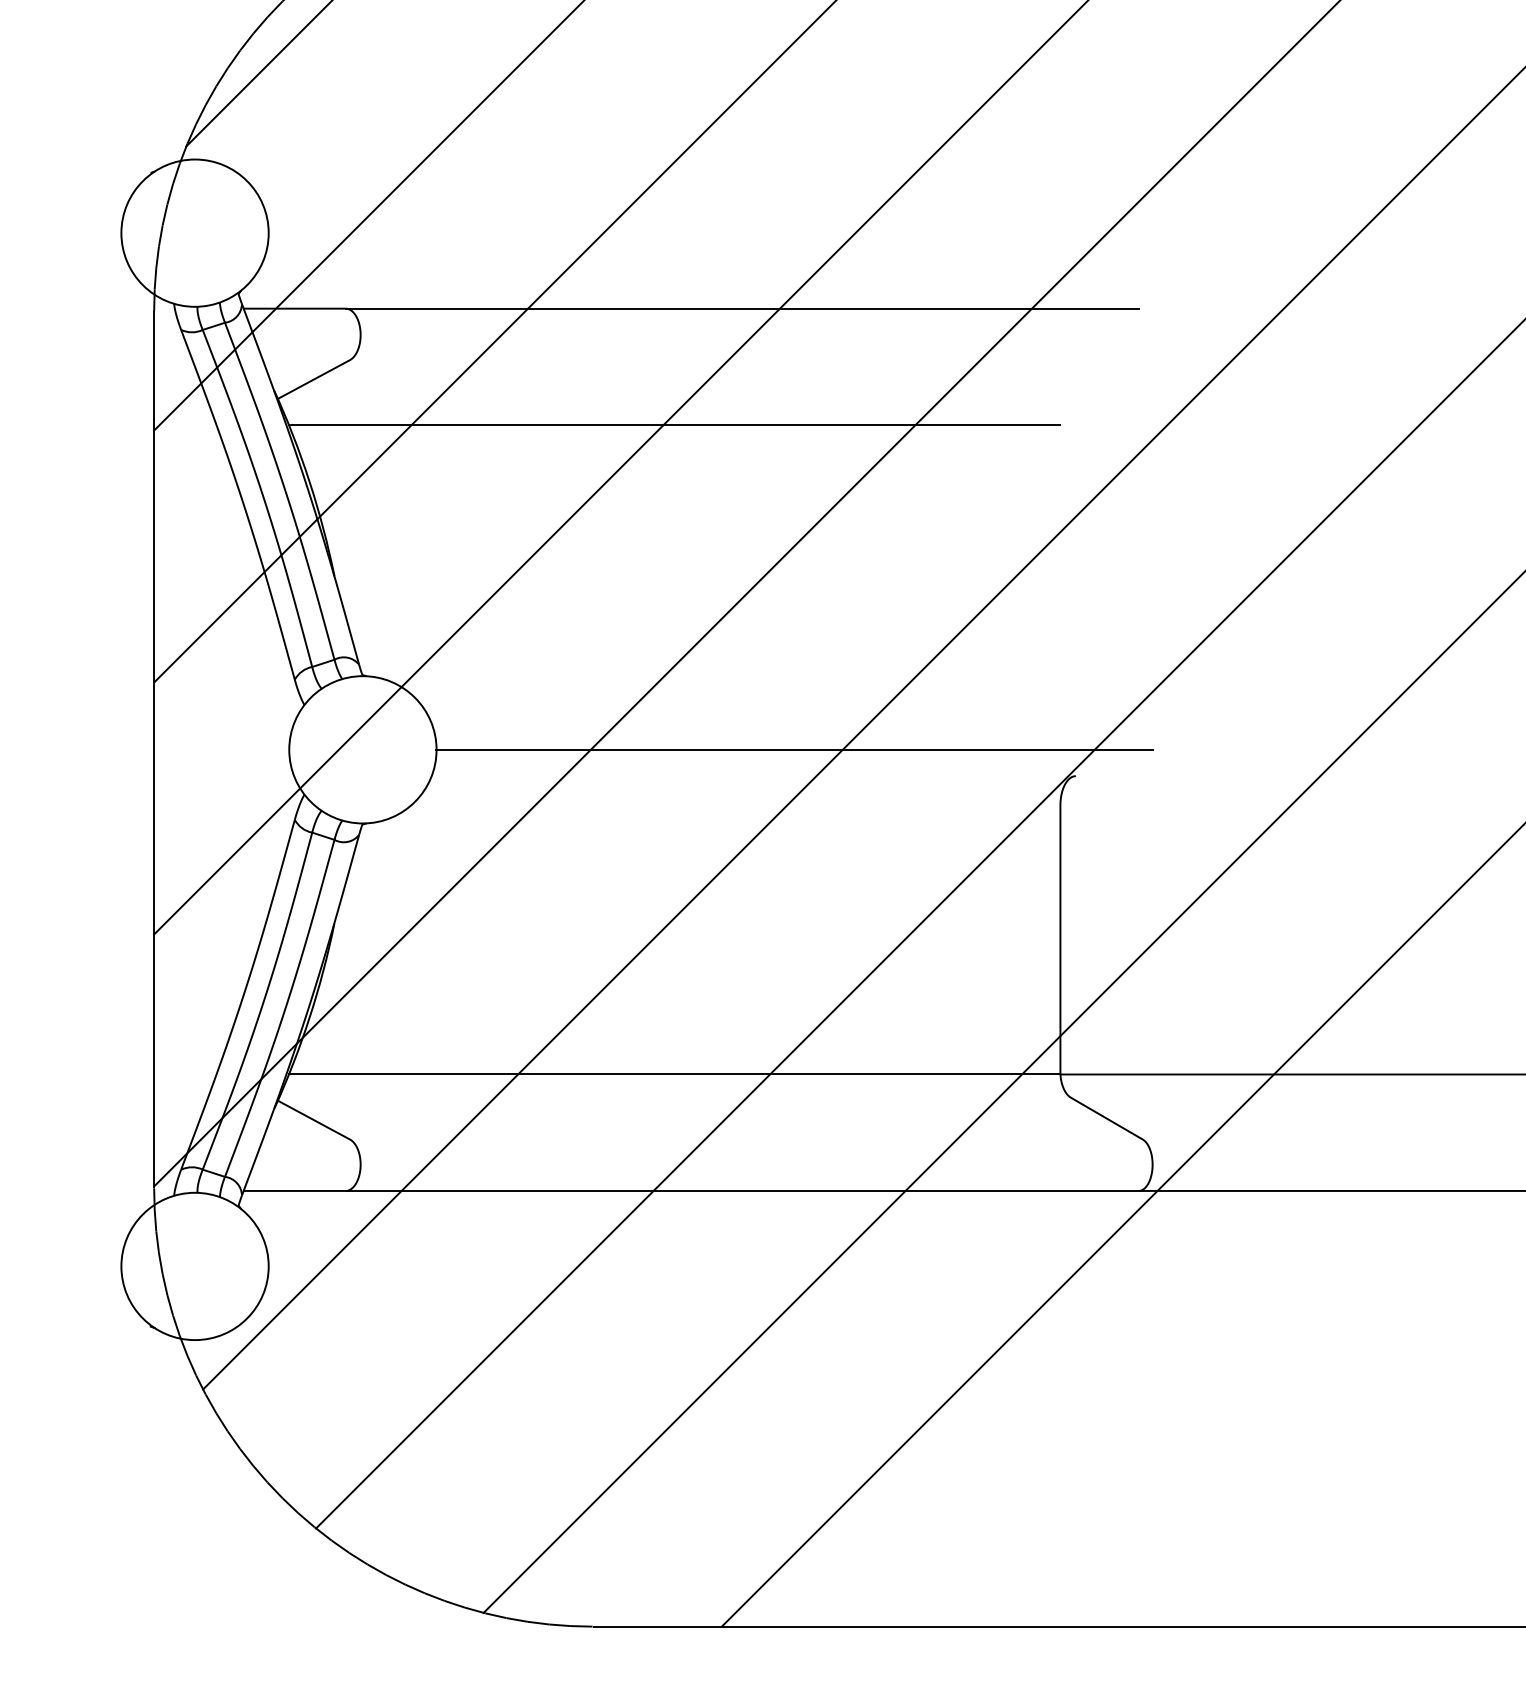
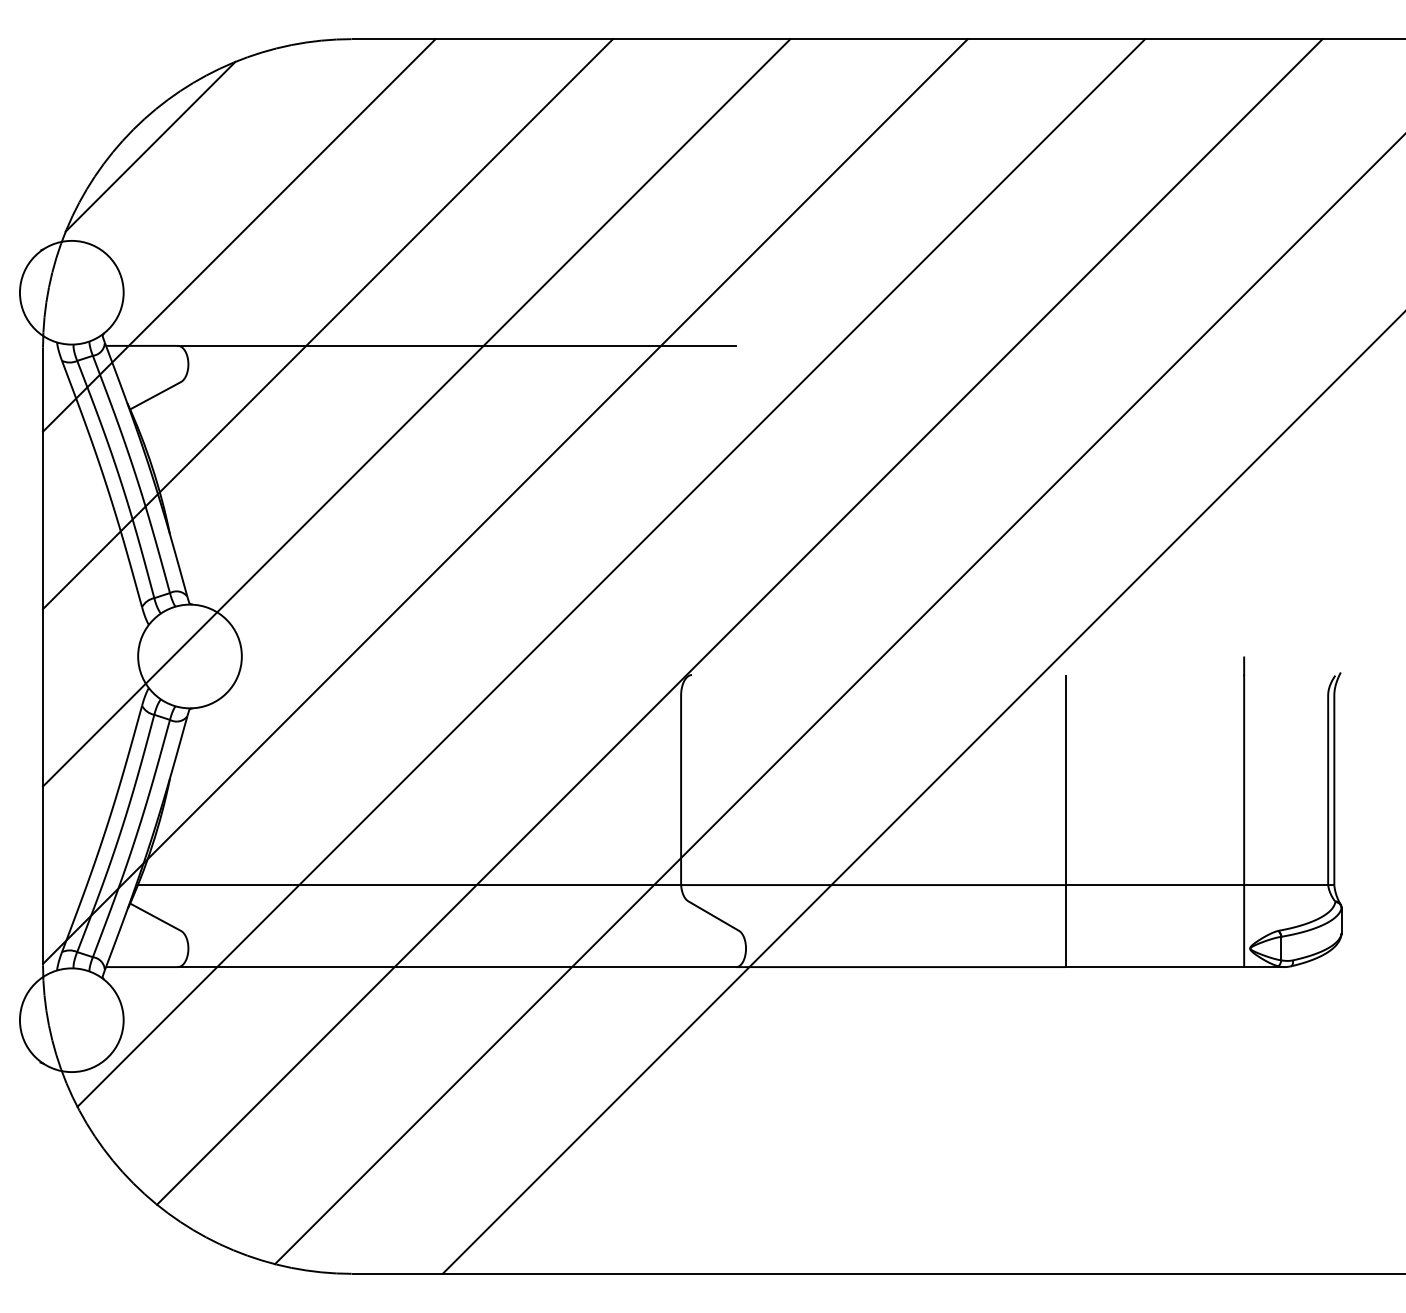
line: (674, 424) -> (409, 427), removed
line: (793, 749) -> (493, 656), removed

